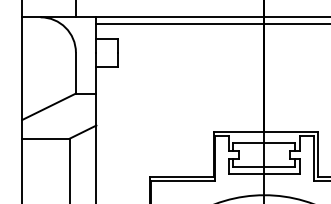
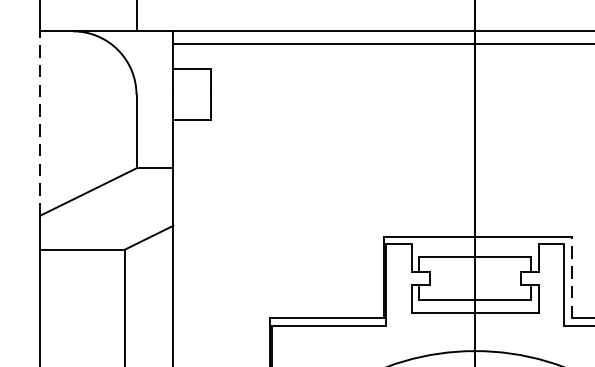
line: (22, 68) -> (40, 123), solid -> dashed
line: (318, 154) -> (572, 277), solid -> dashed

